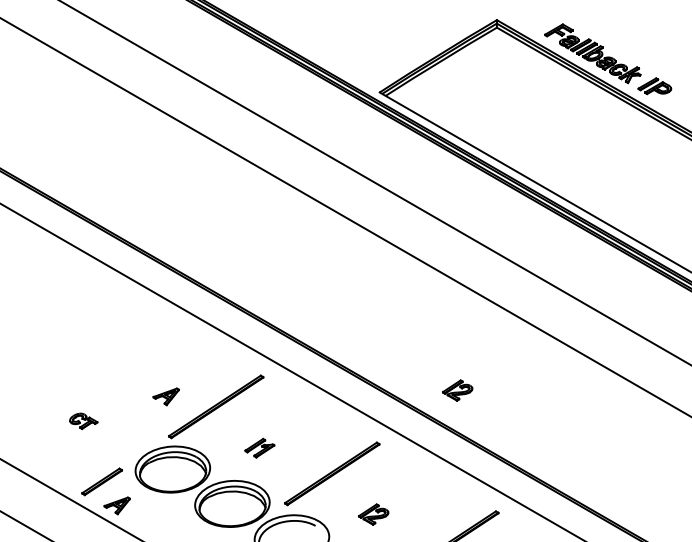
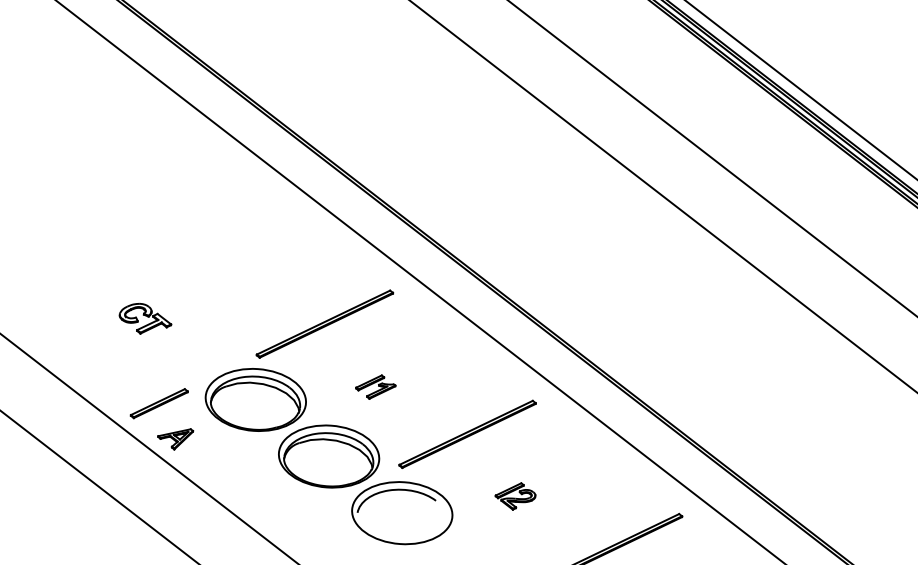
part: (457, 390) -> (649, 345), removed
part: (165, 396) -> (259, 301), removed
part: (83, 421) -> (145, 319), size x1.43

